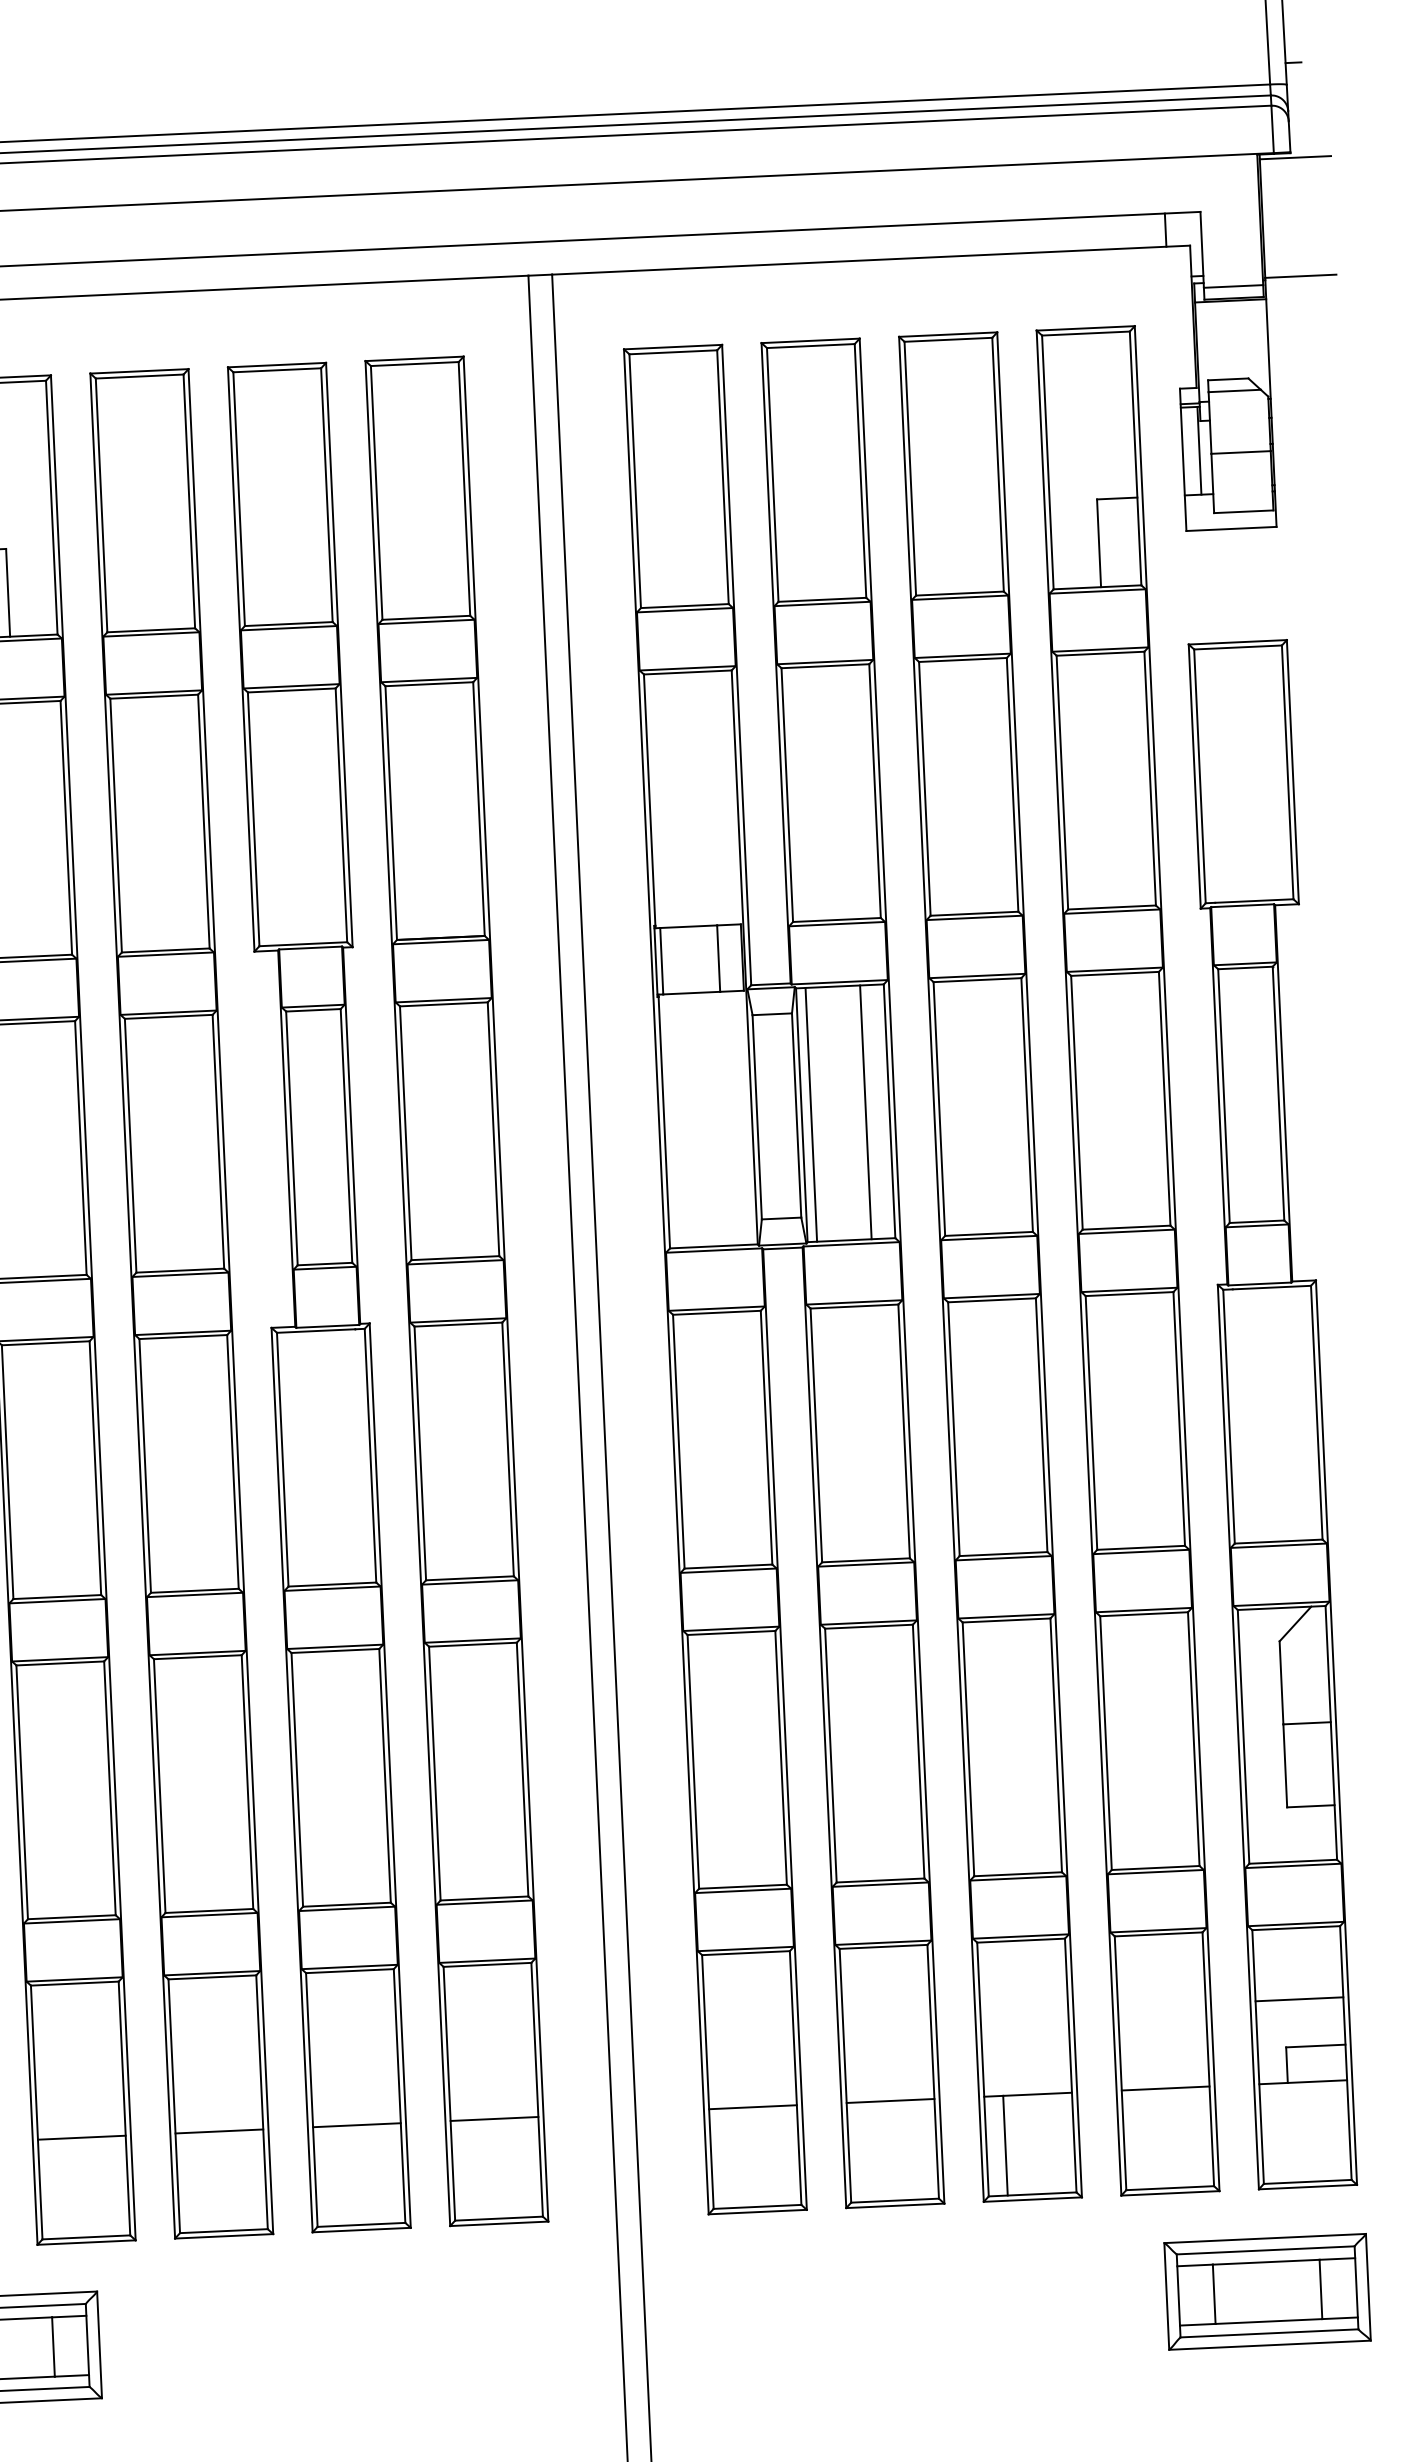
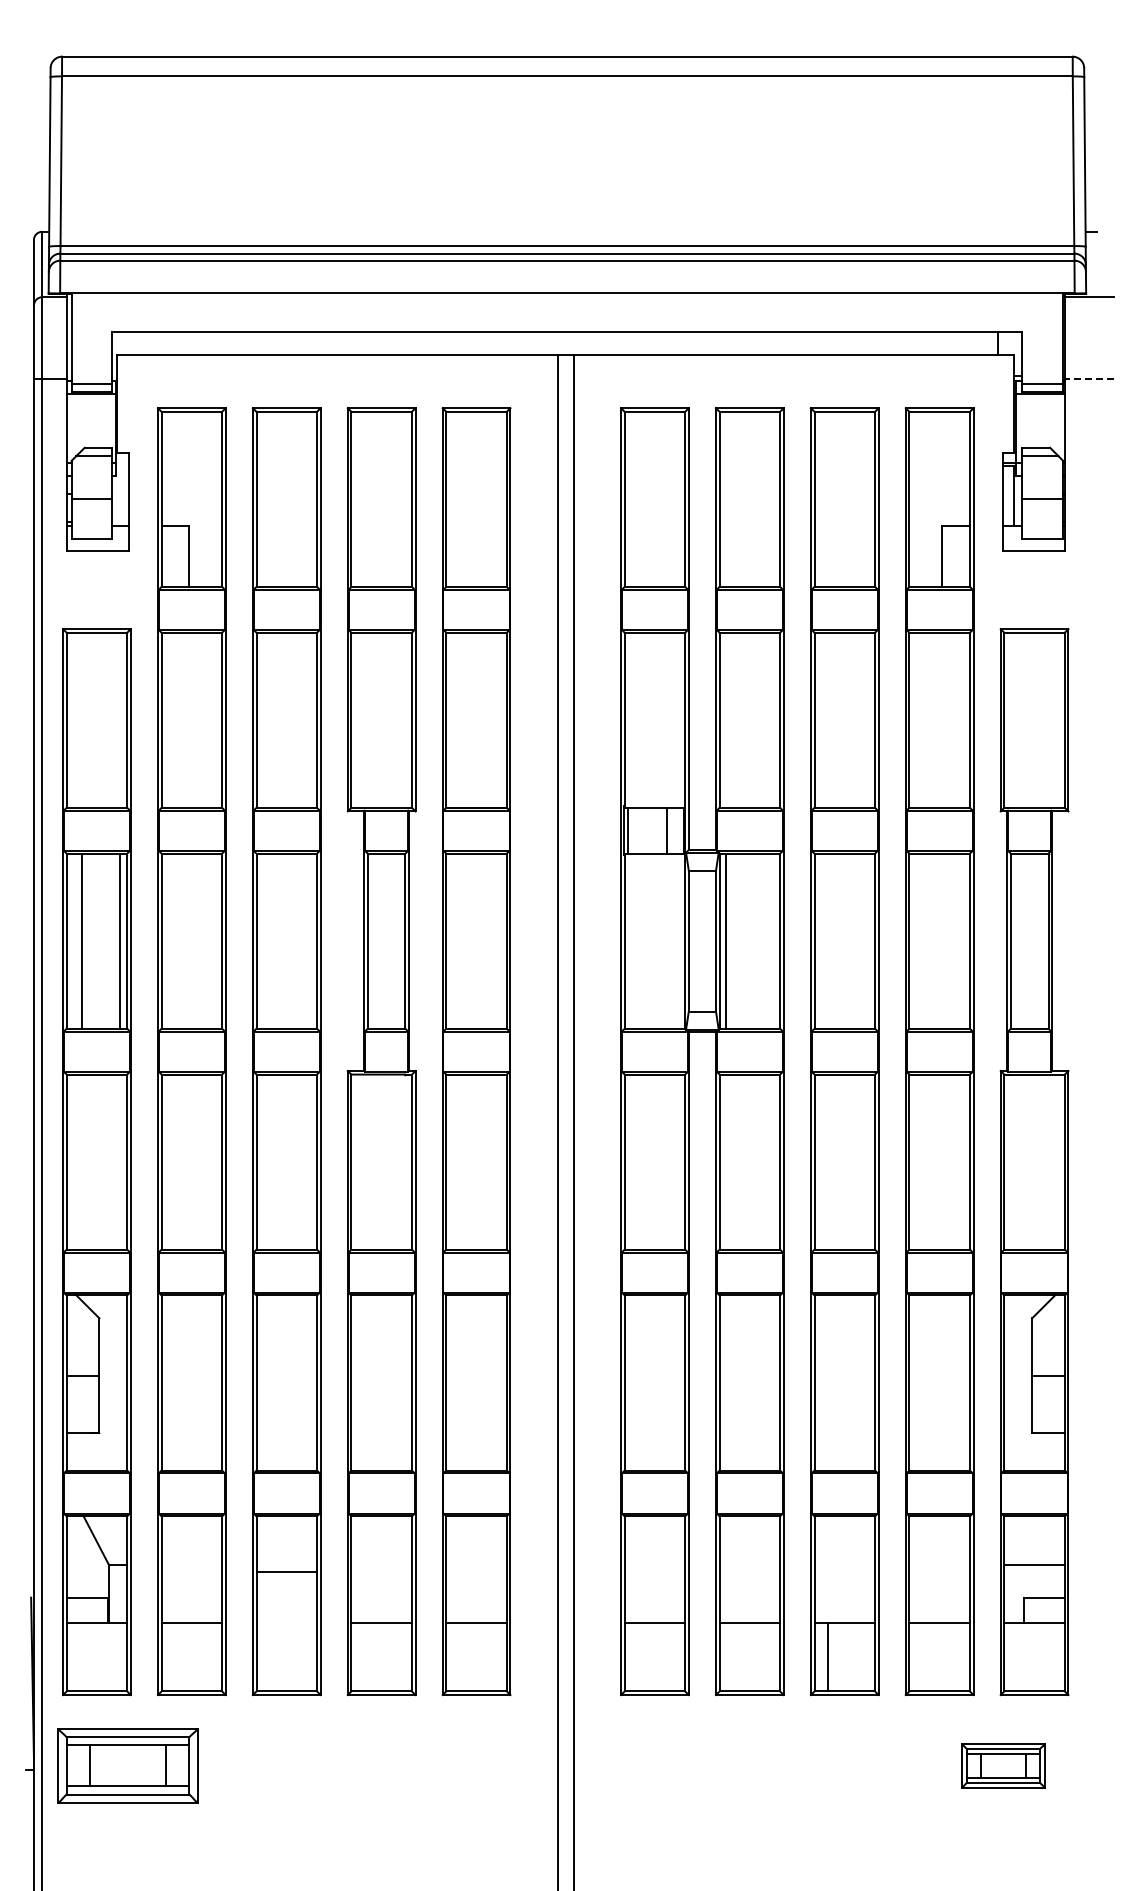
line: (1300, 276) -> (1089, 379), solid -> dashed
line: (865, 1111) -> (763, 940), removed
line: (218, 2131) -> (286, 1571), moved
part: (1267, 2291) -> (1003, 1765), size x0.6

